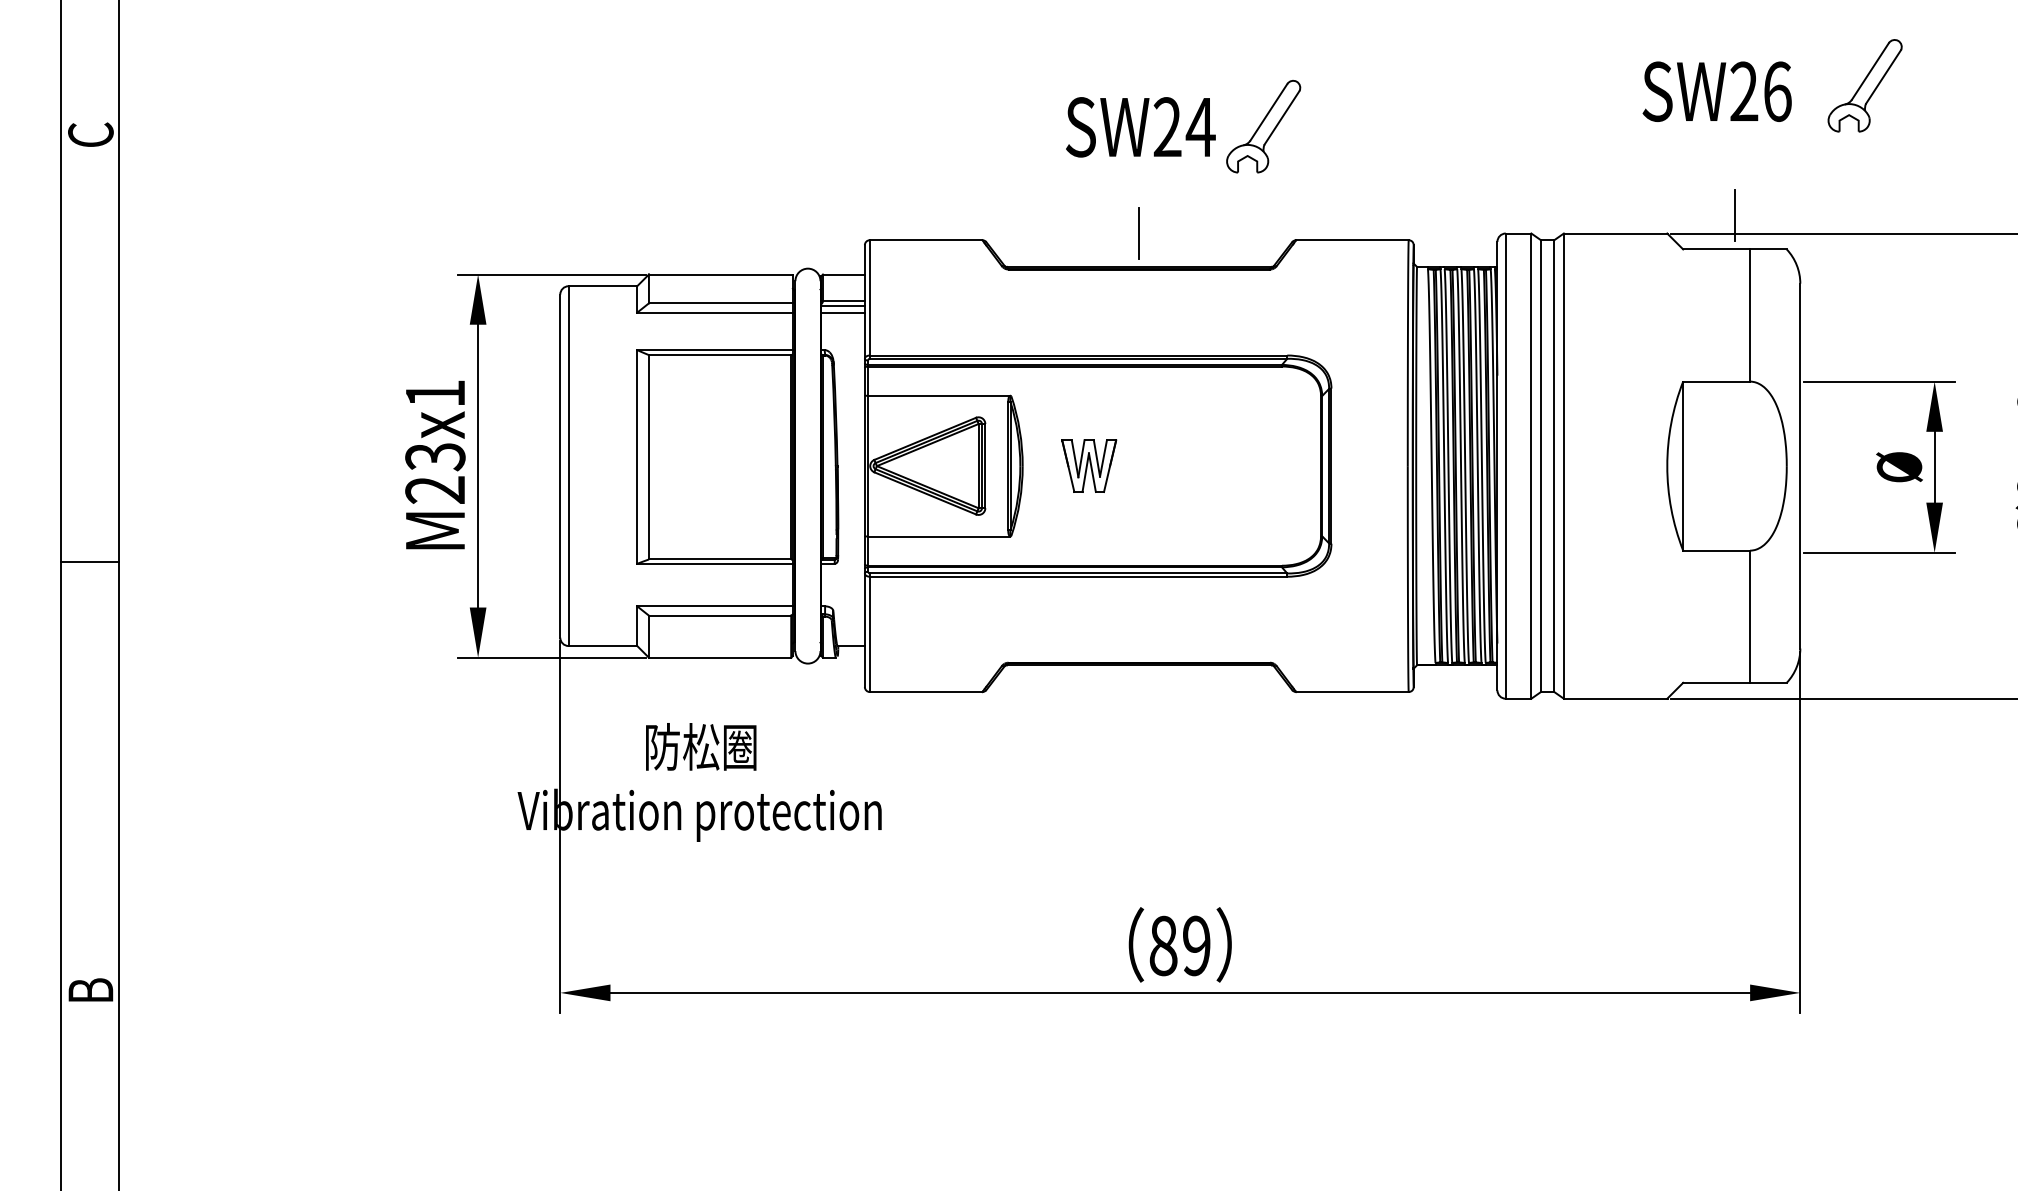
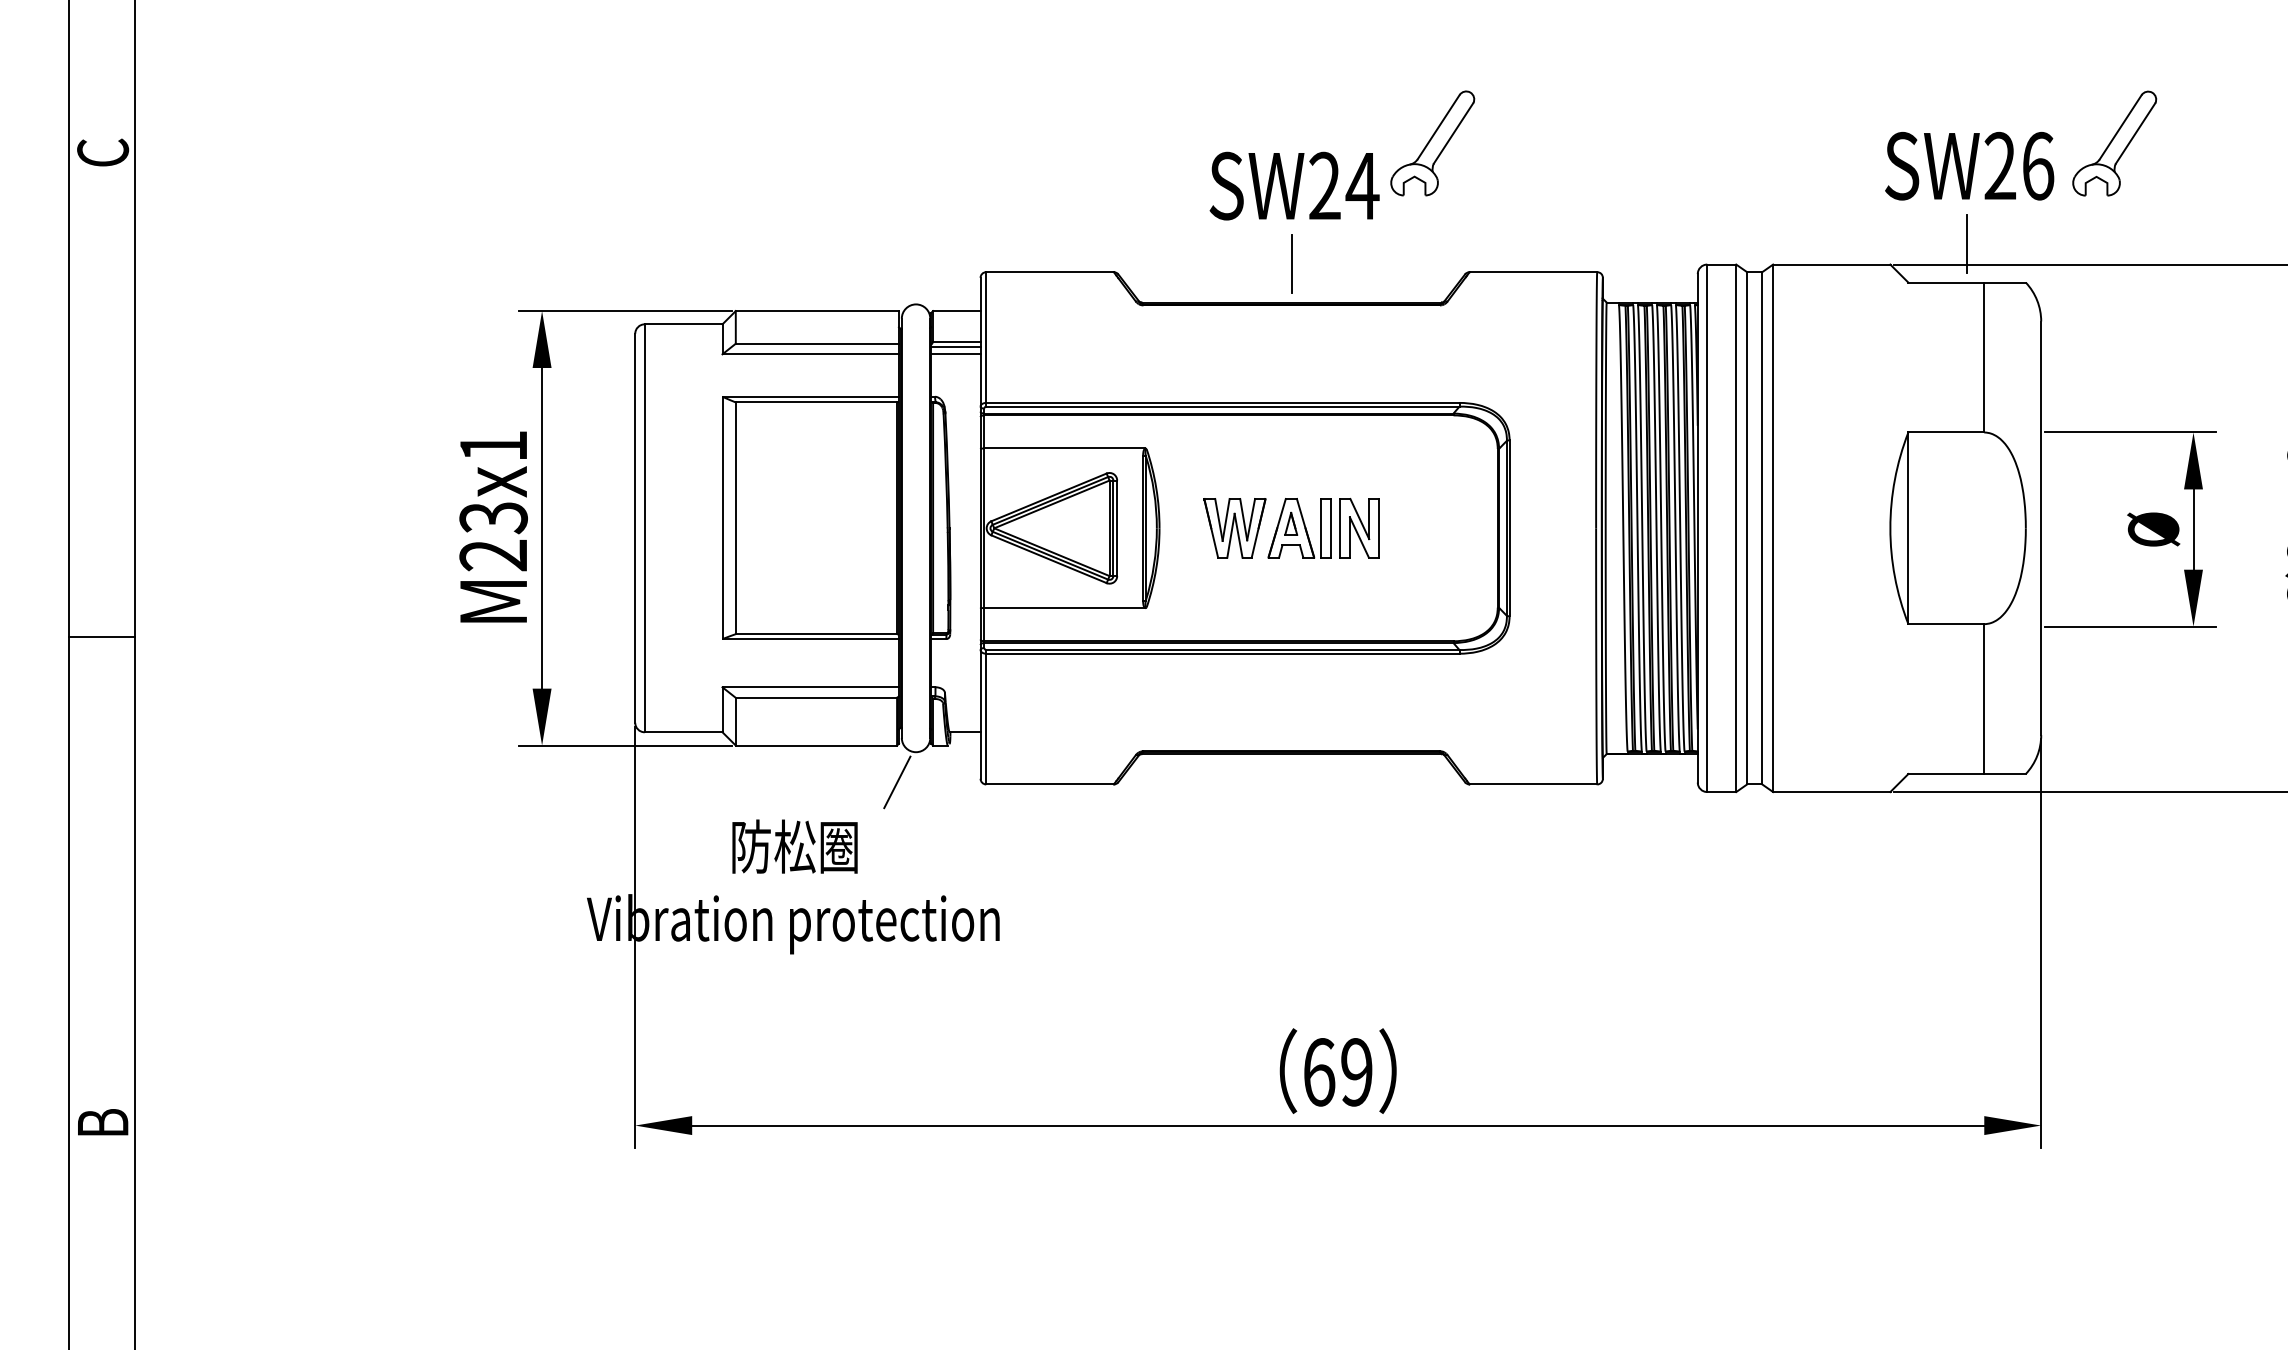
part: (1864, 85) -> (2113, 143), moved
text: (1716, 91) -> (1968, 165), moved
text: (1140, 127) -> (1294, 186), moved
part: (1167, 465) -> (1323, 527), added
line: (790, 689) -> (896, 781), added
text: (1163, 945) -> (1319, 1071), 89 -> 69

